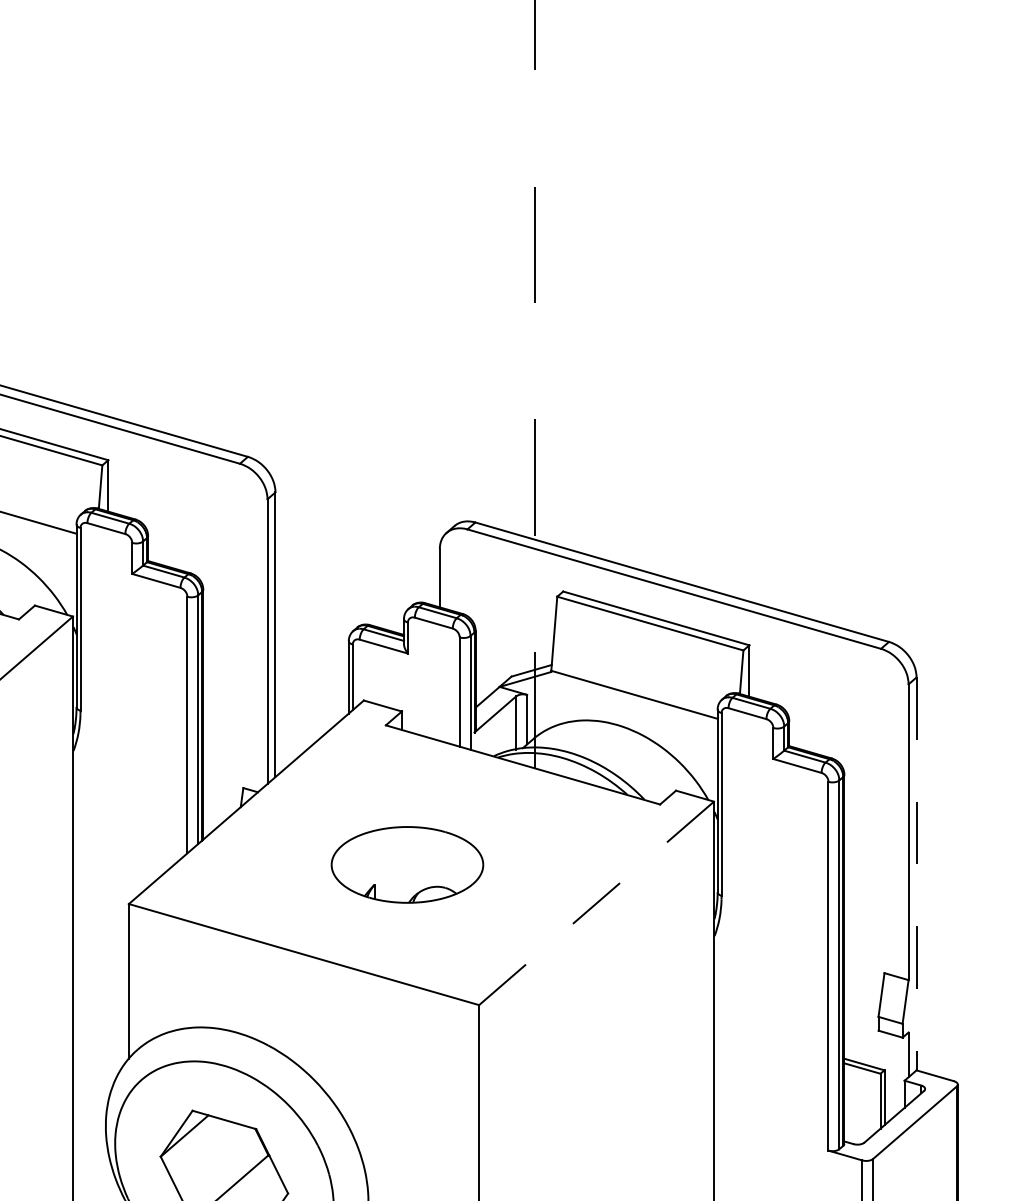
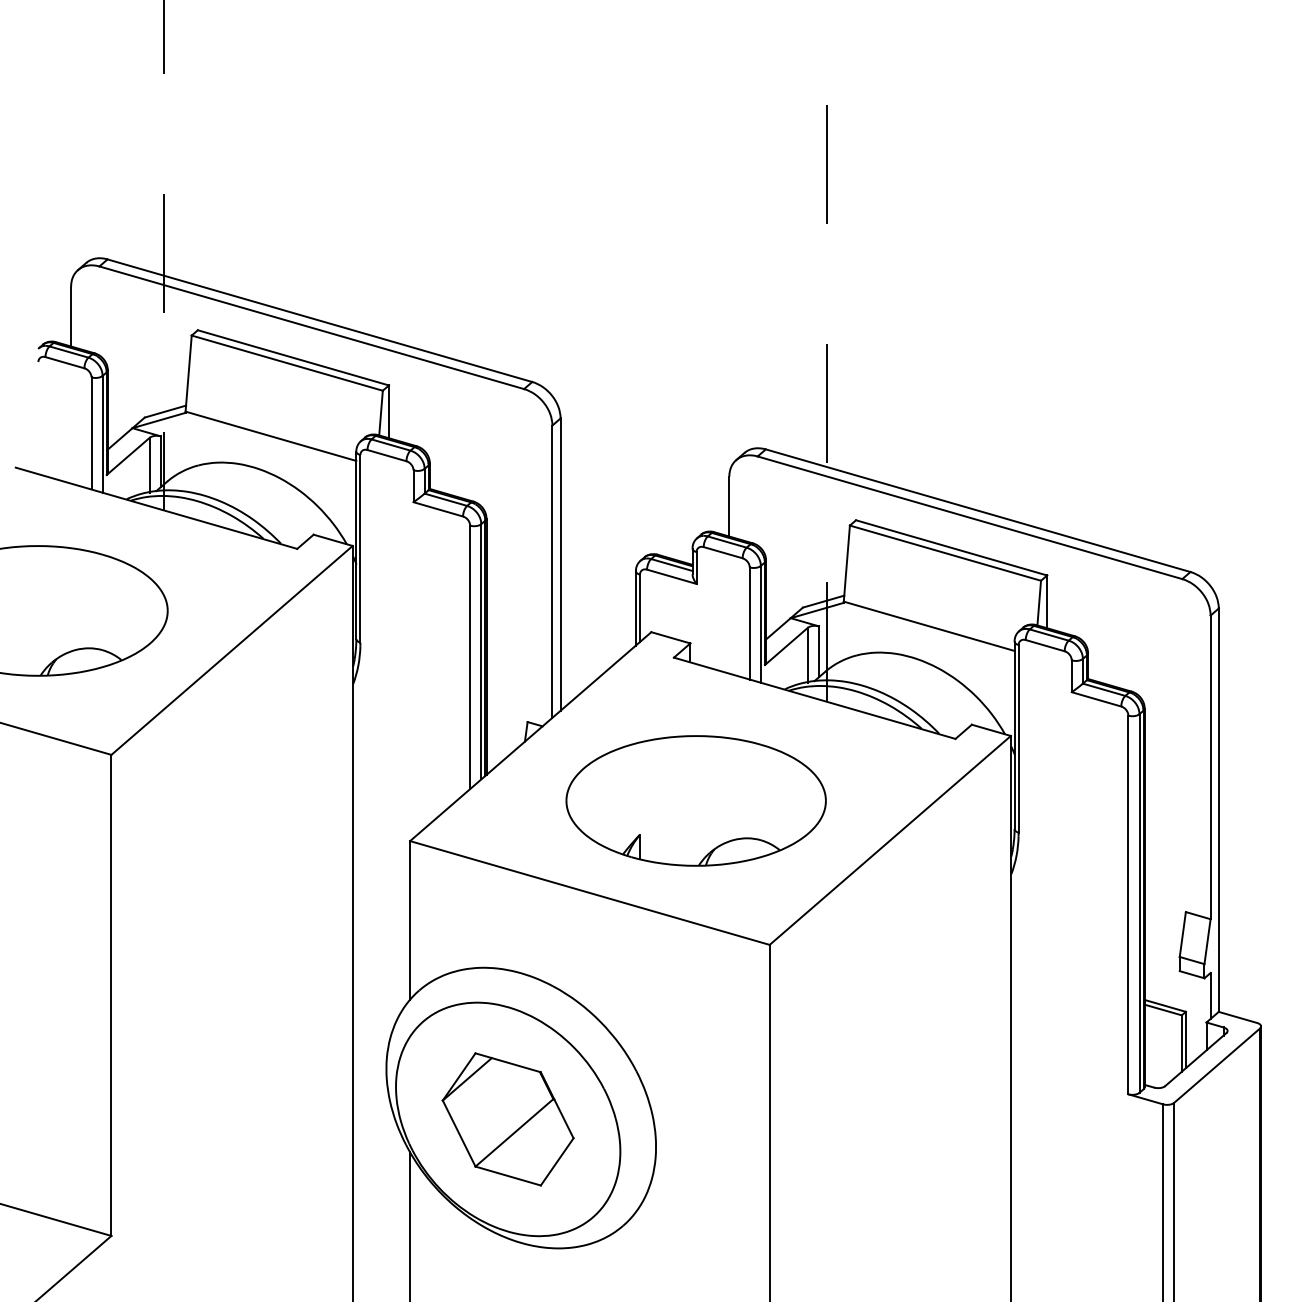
part: (406, 864) -> (695, 800), size x1.67
line: (916, 874) -> (1218, 810), dashed -> solid
line: (596, 903) -> (890, 840), dashed -> solid

